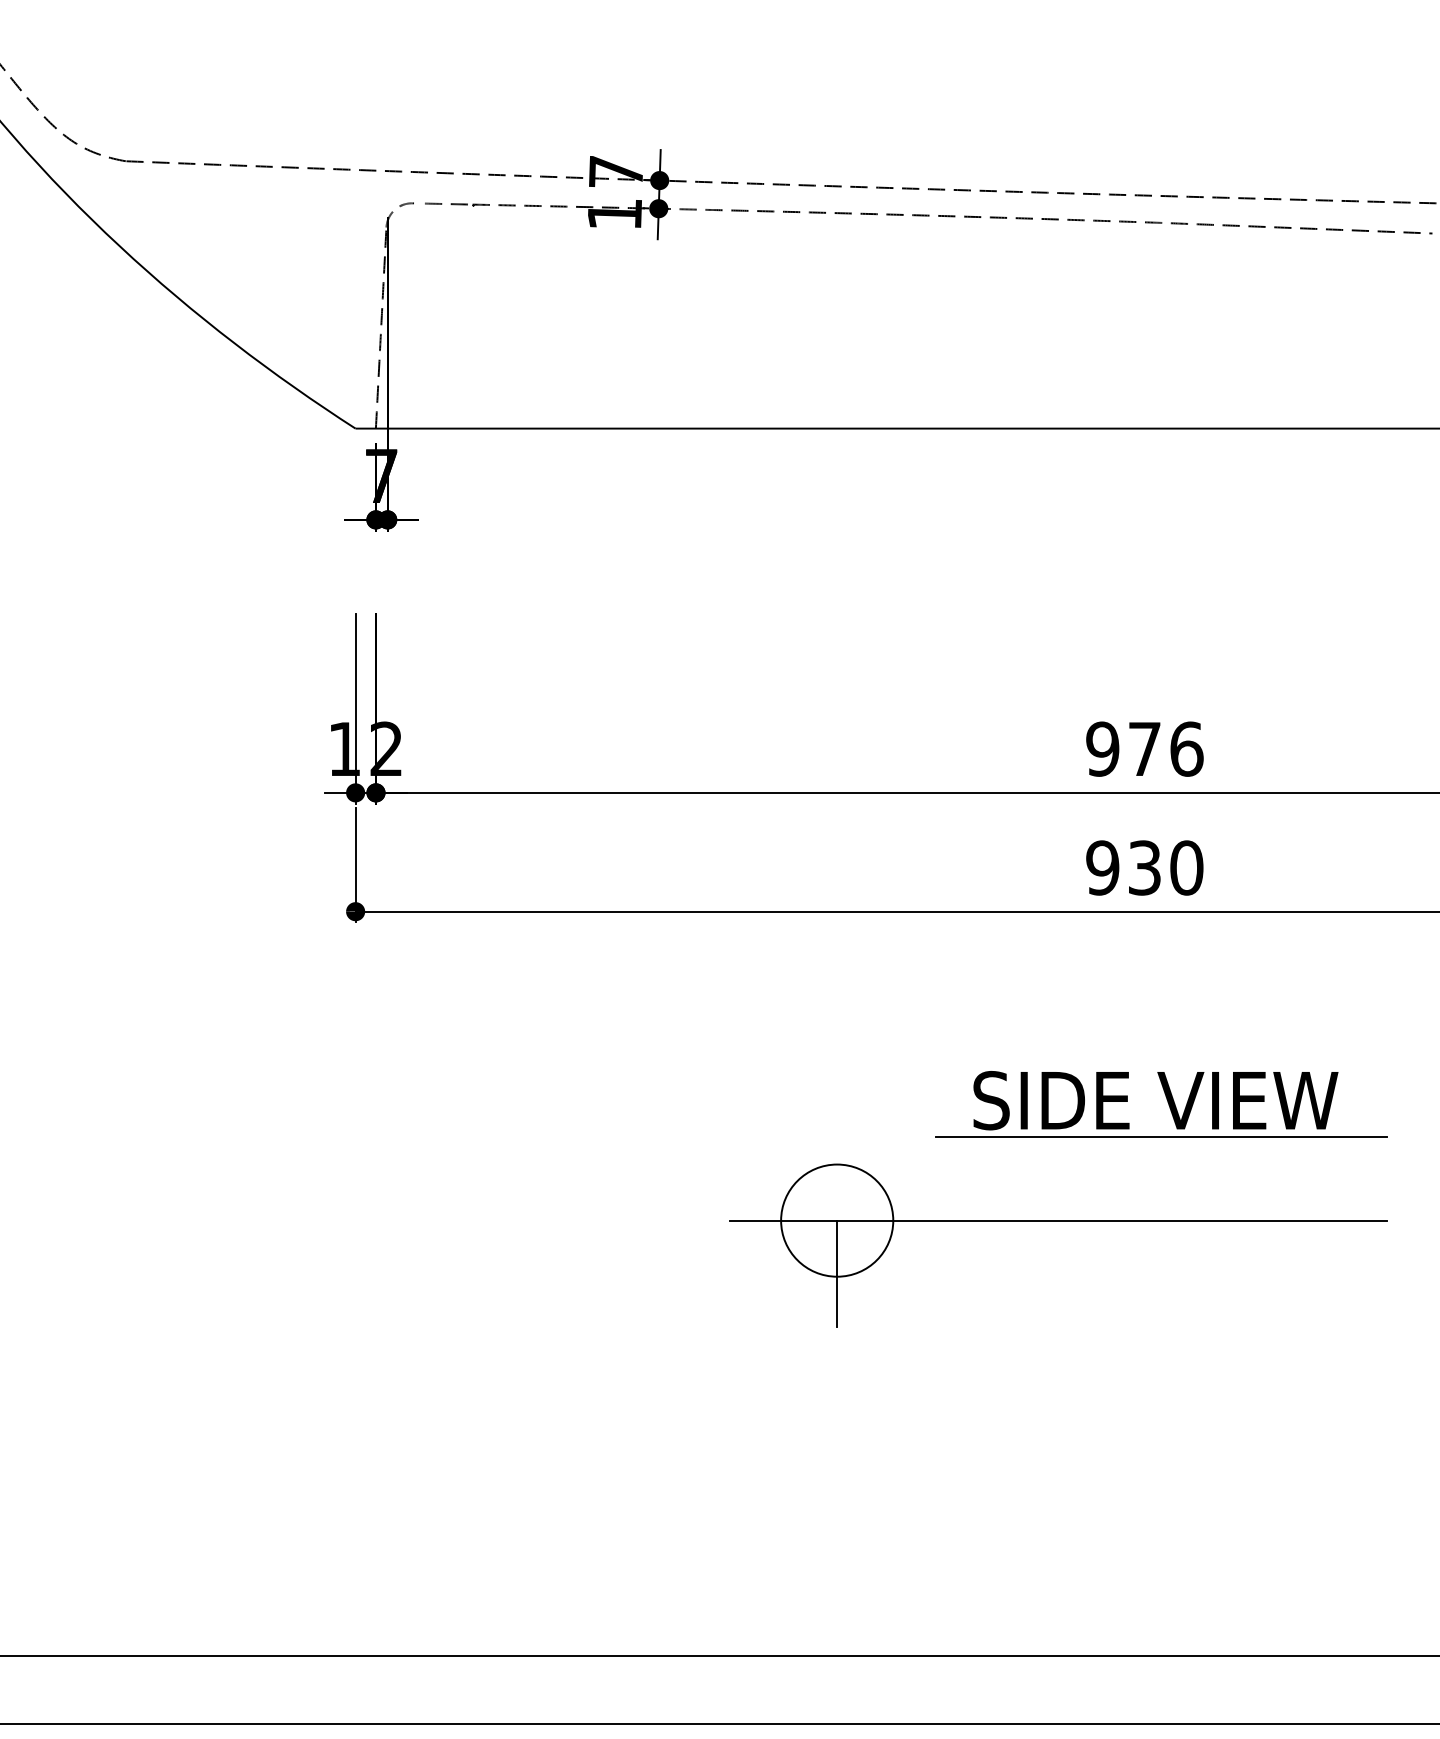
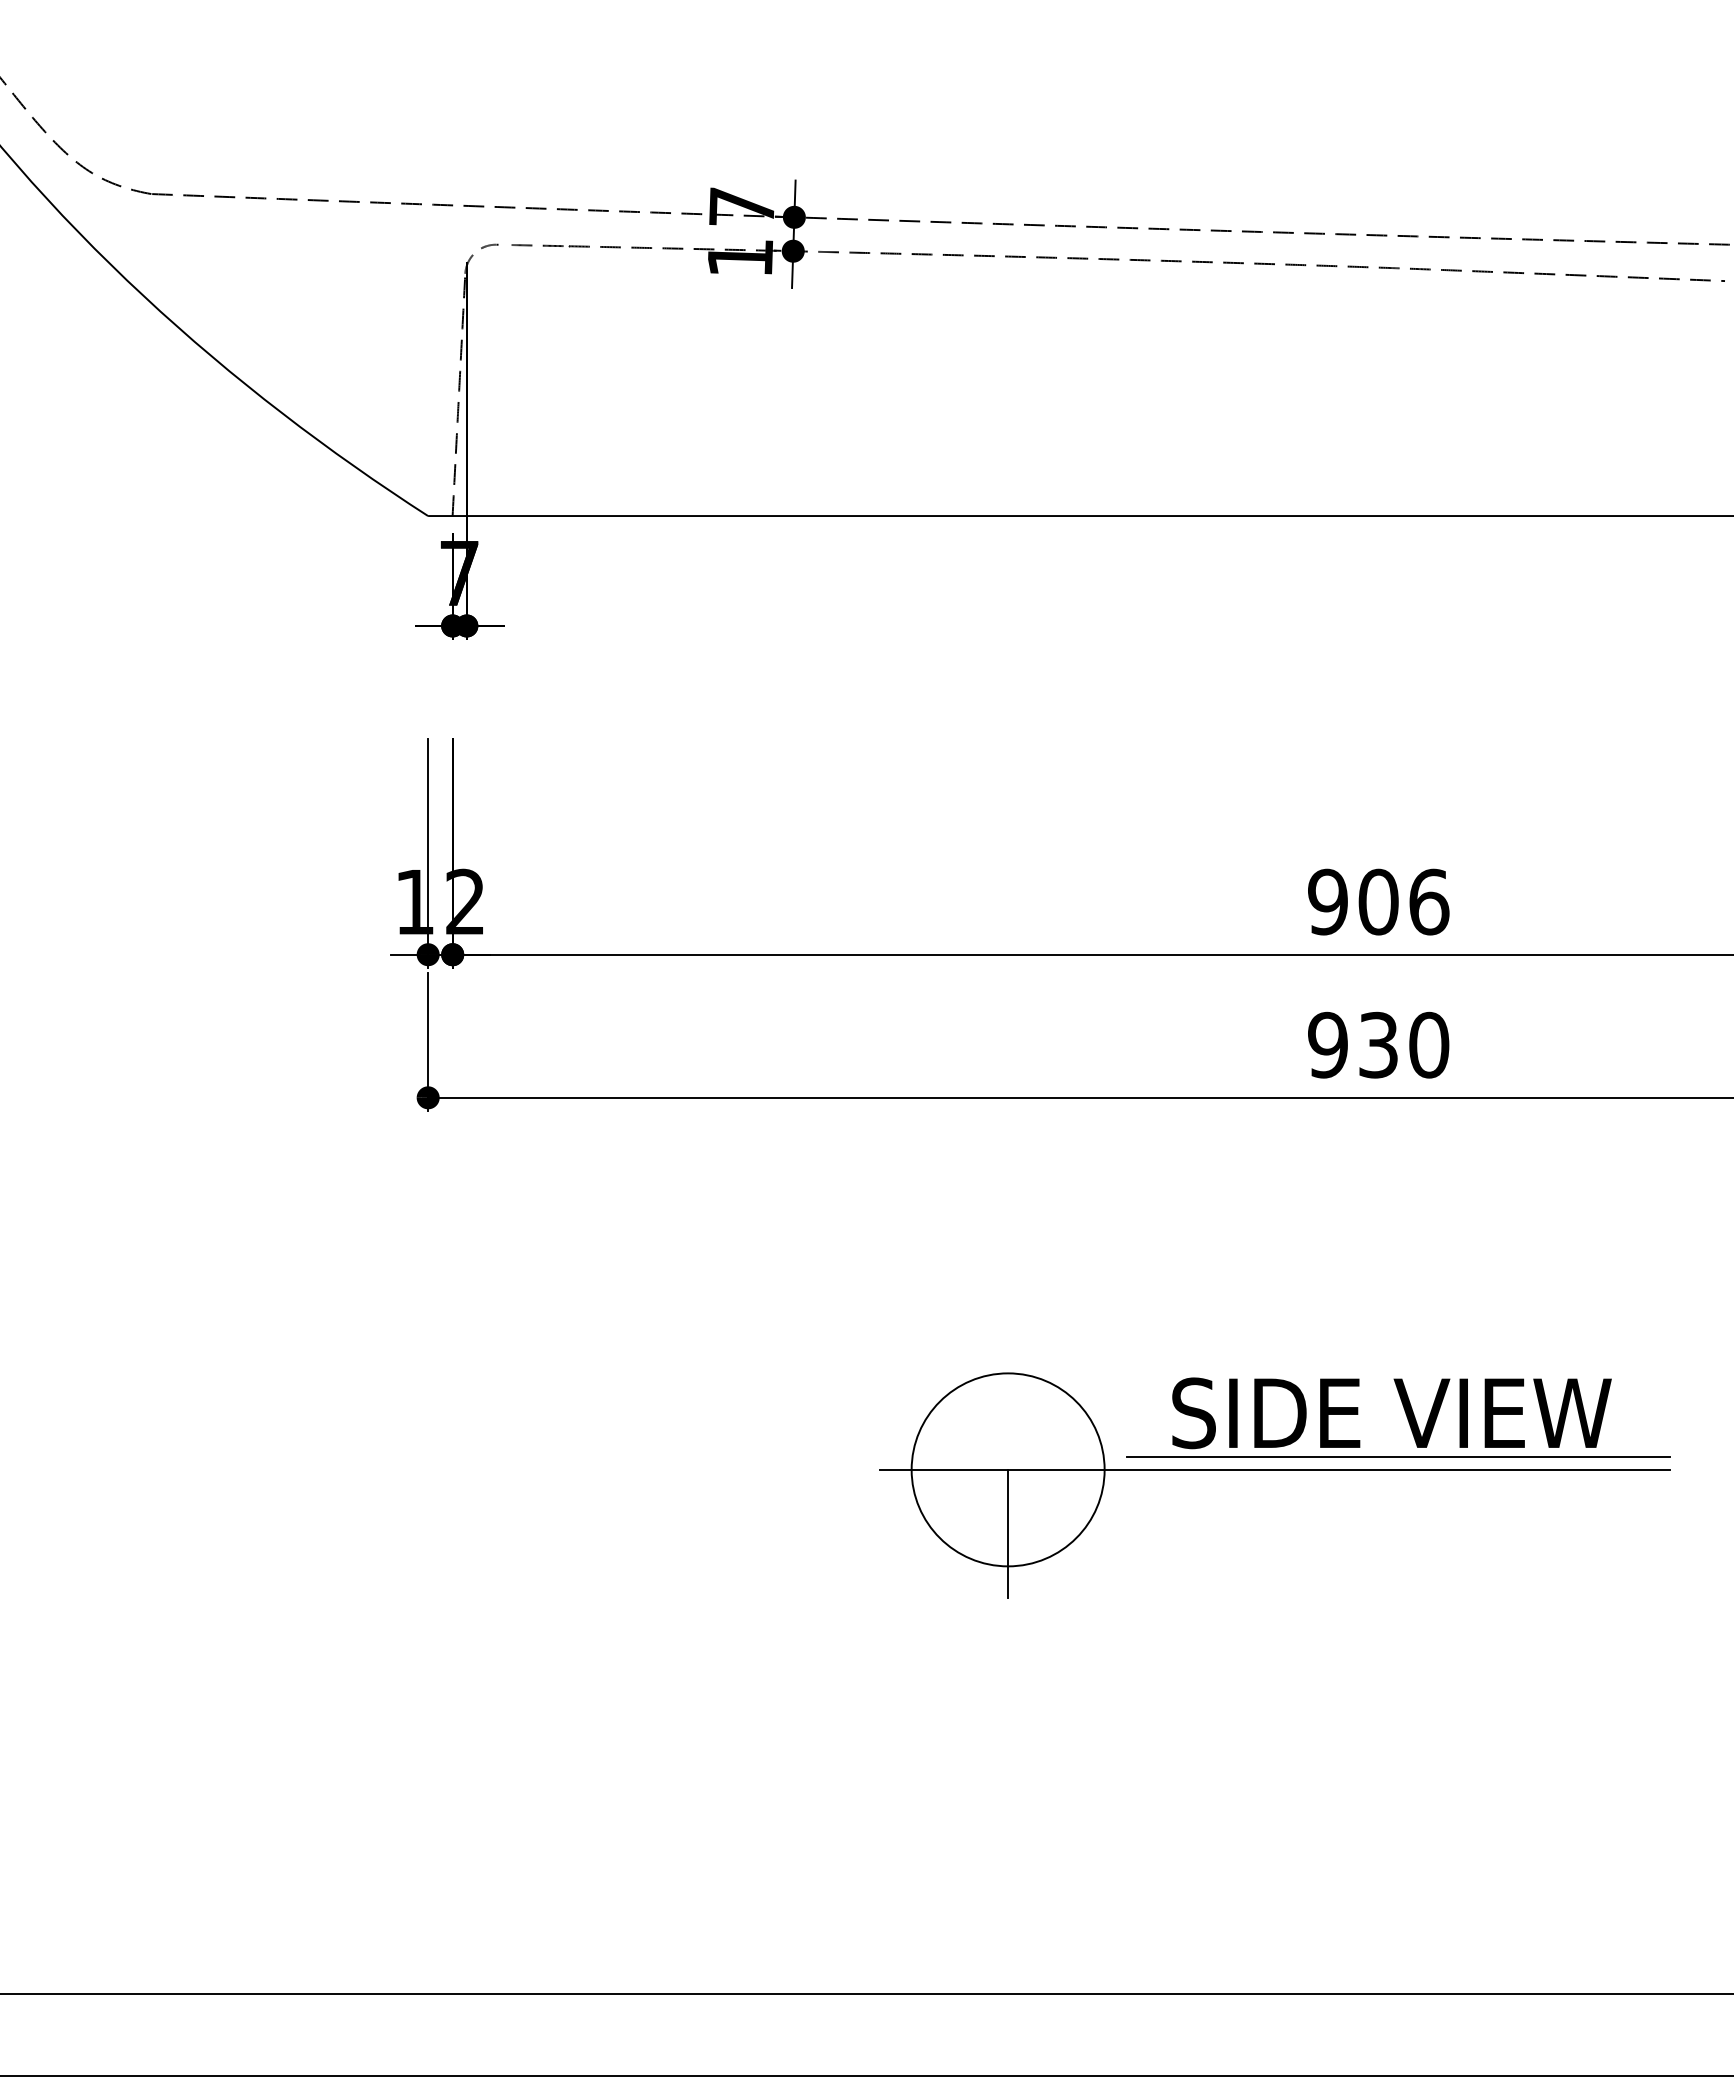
text: (1144, 748) -> (1378, 901), 976 -> 906
part: (1167, 1102) -> (1405, 1415), moved
circle: (837, 1220) -> (1008, 1469), size x1.43

